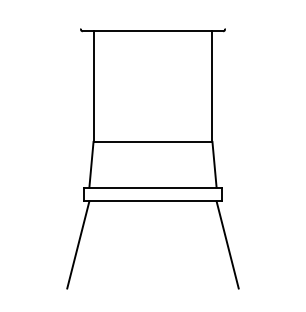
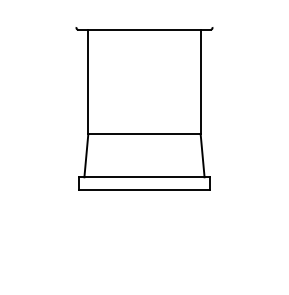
line: (77, 244) -> (73, 231), removed
line: (227, 244) -> (214, 231), removed

